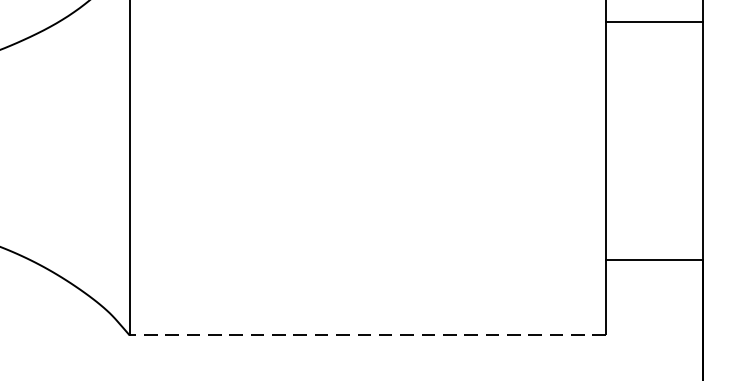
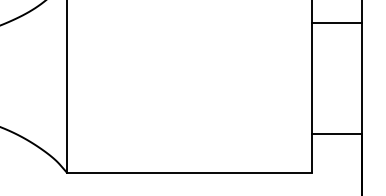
line: (655, 20) -> (337, 22), moved
line: (367, 335) -> (189, 172), dashed -> solid

